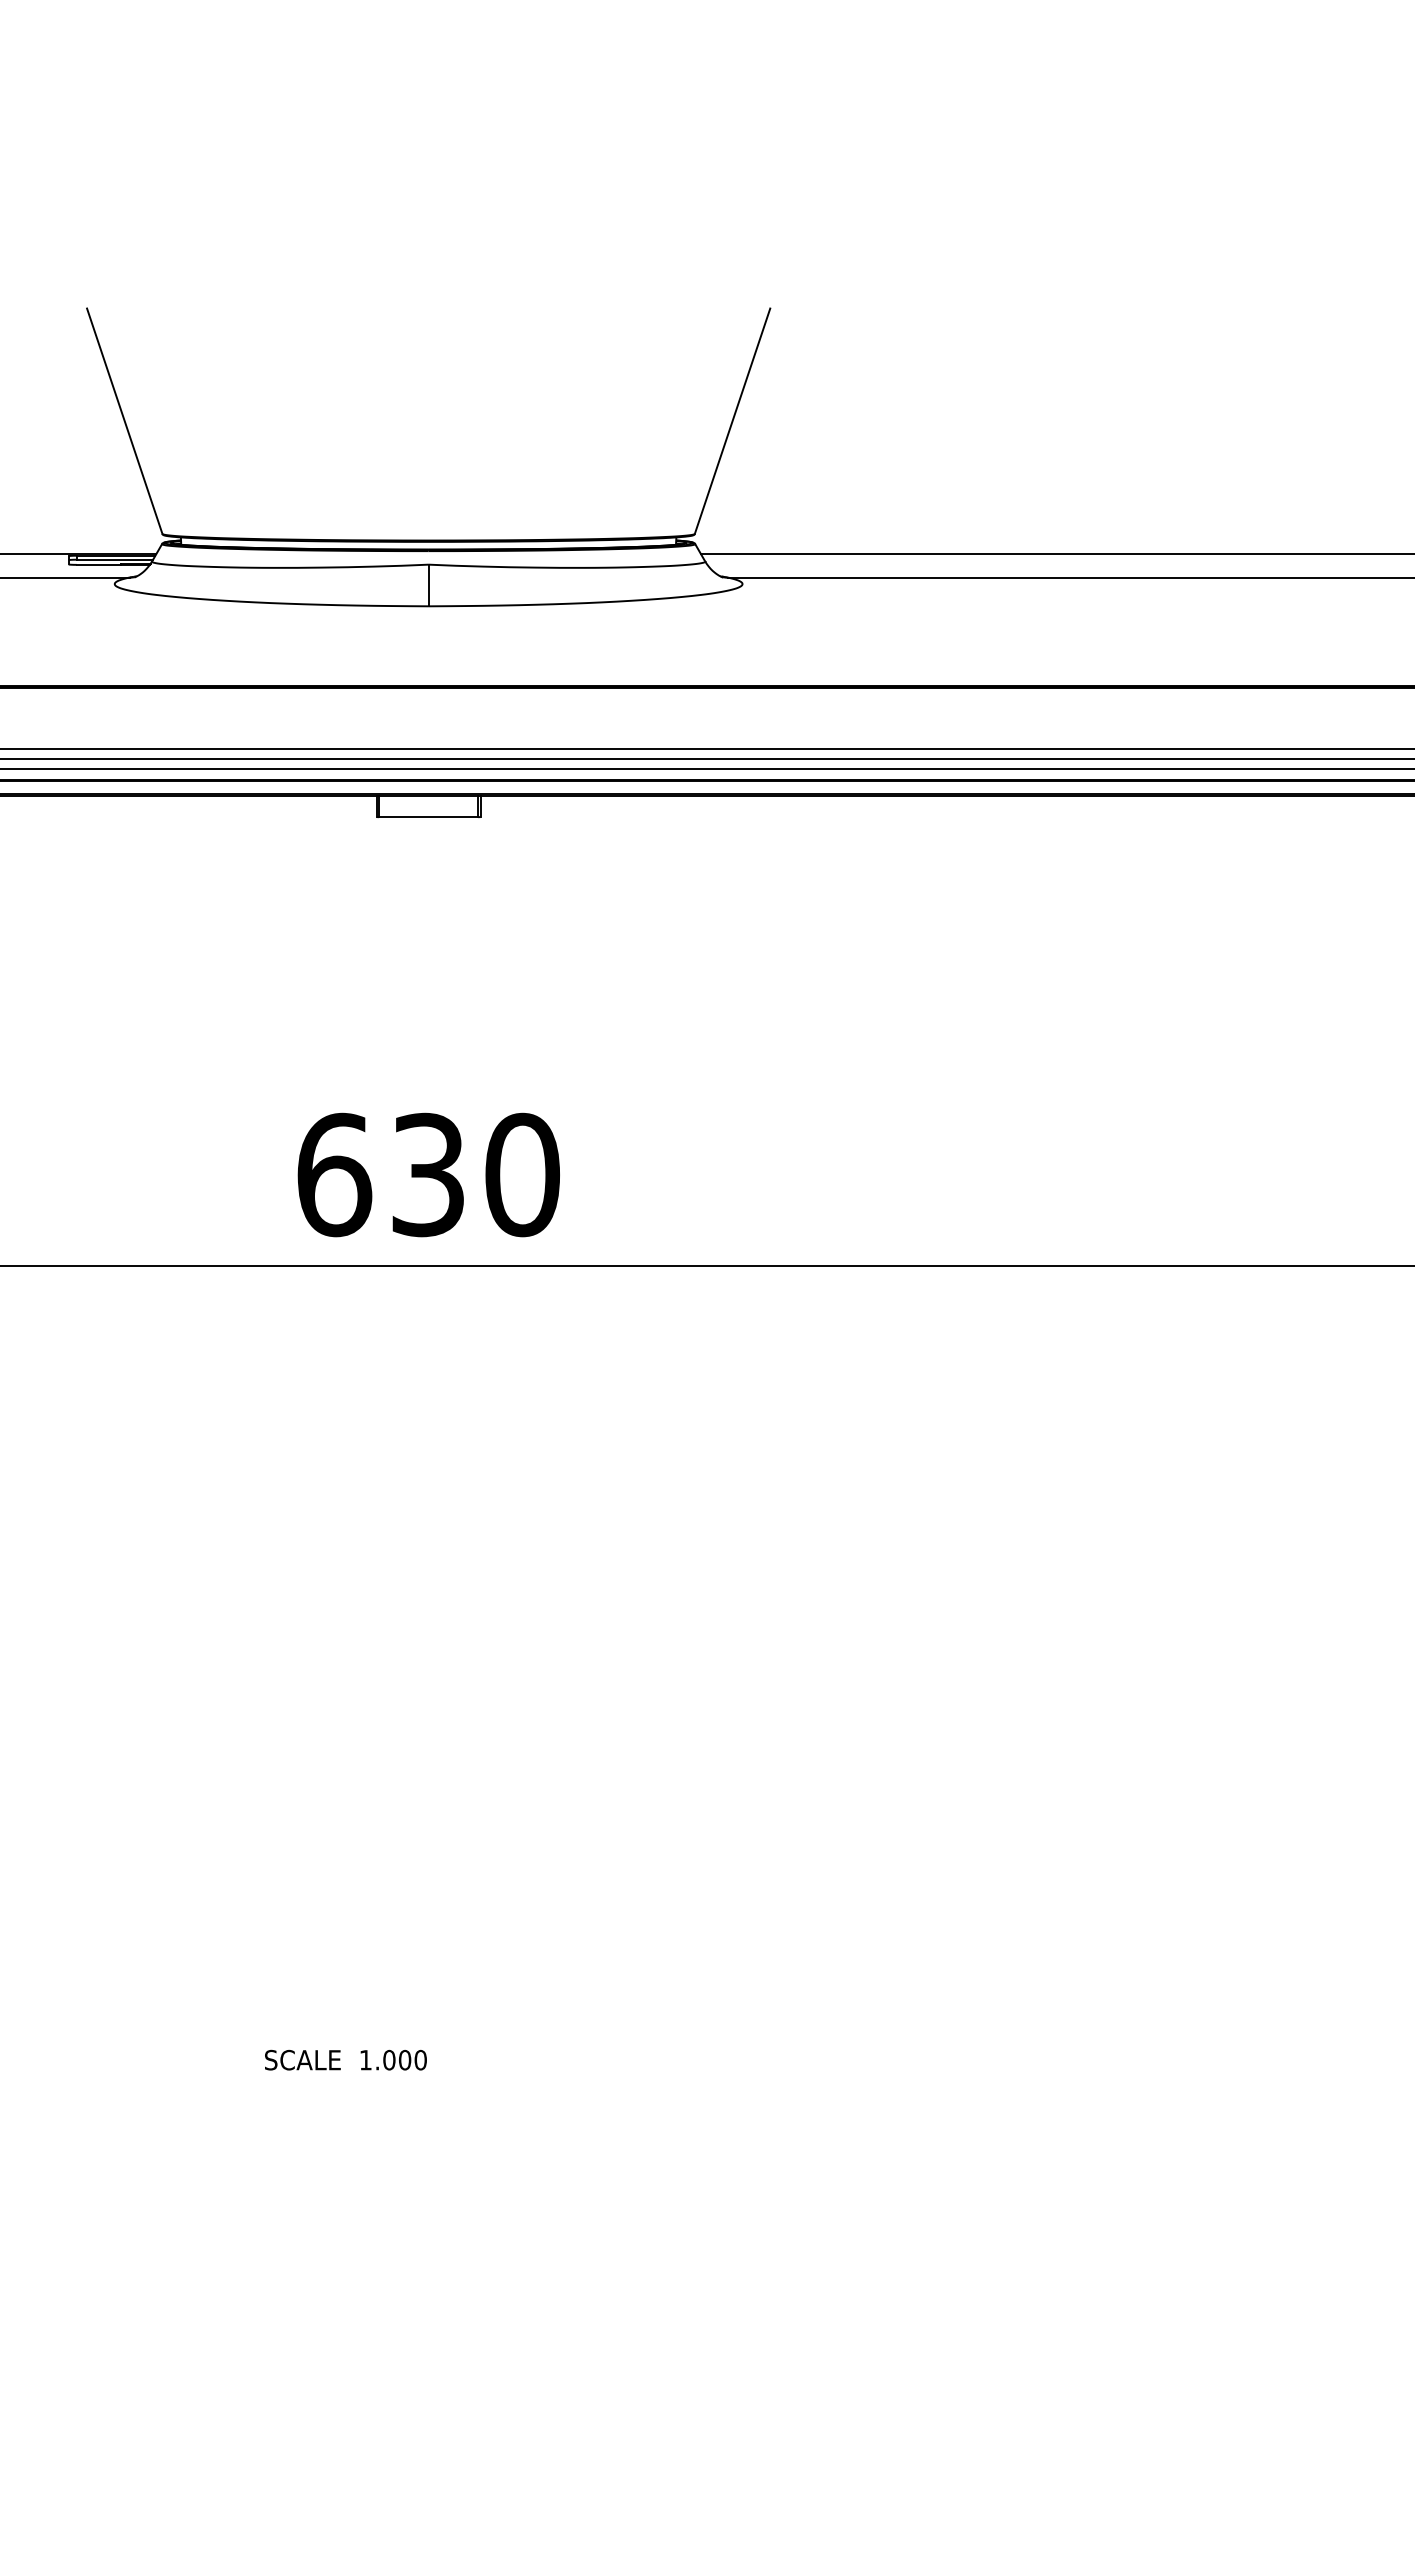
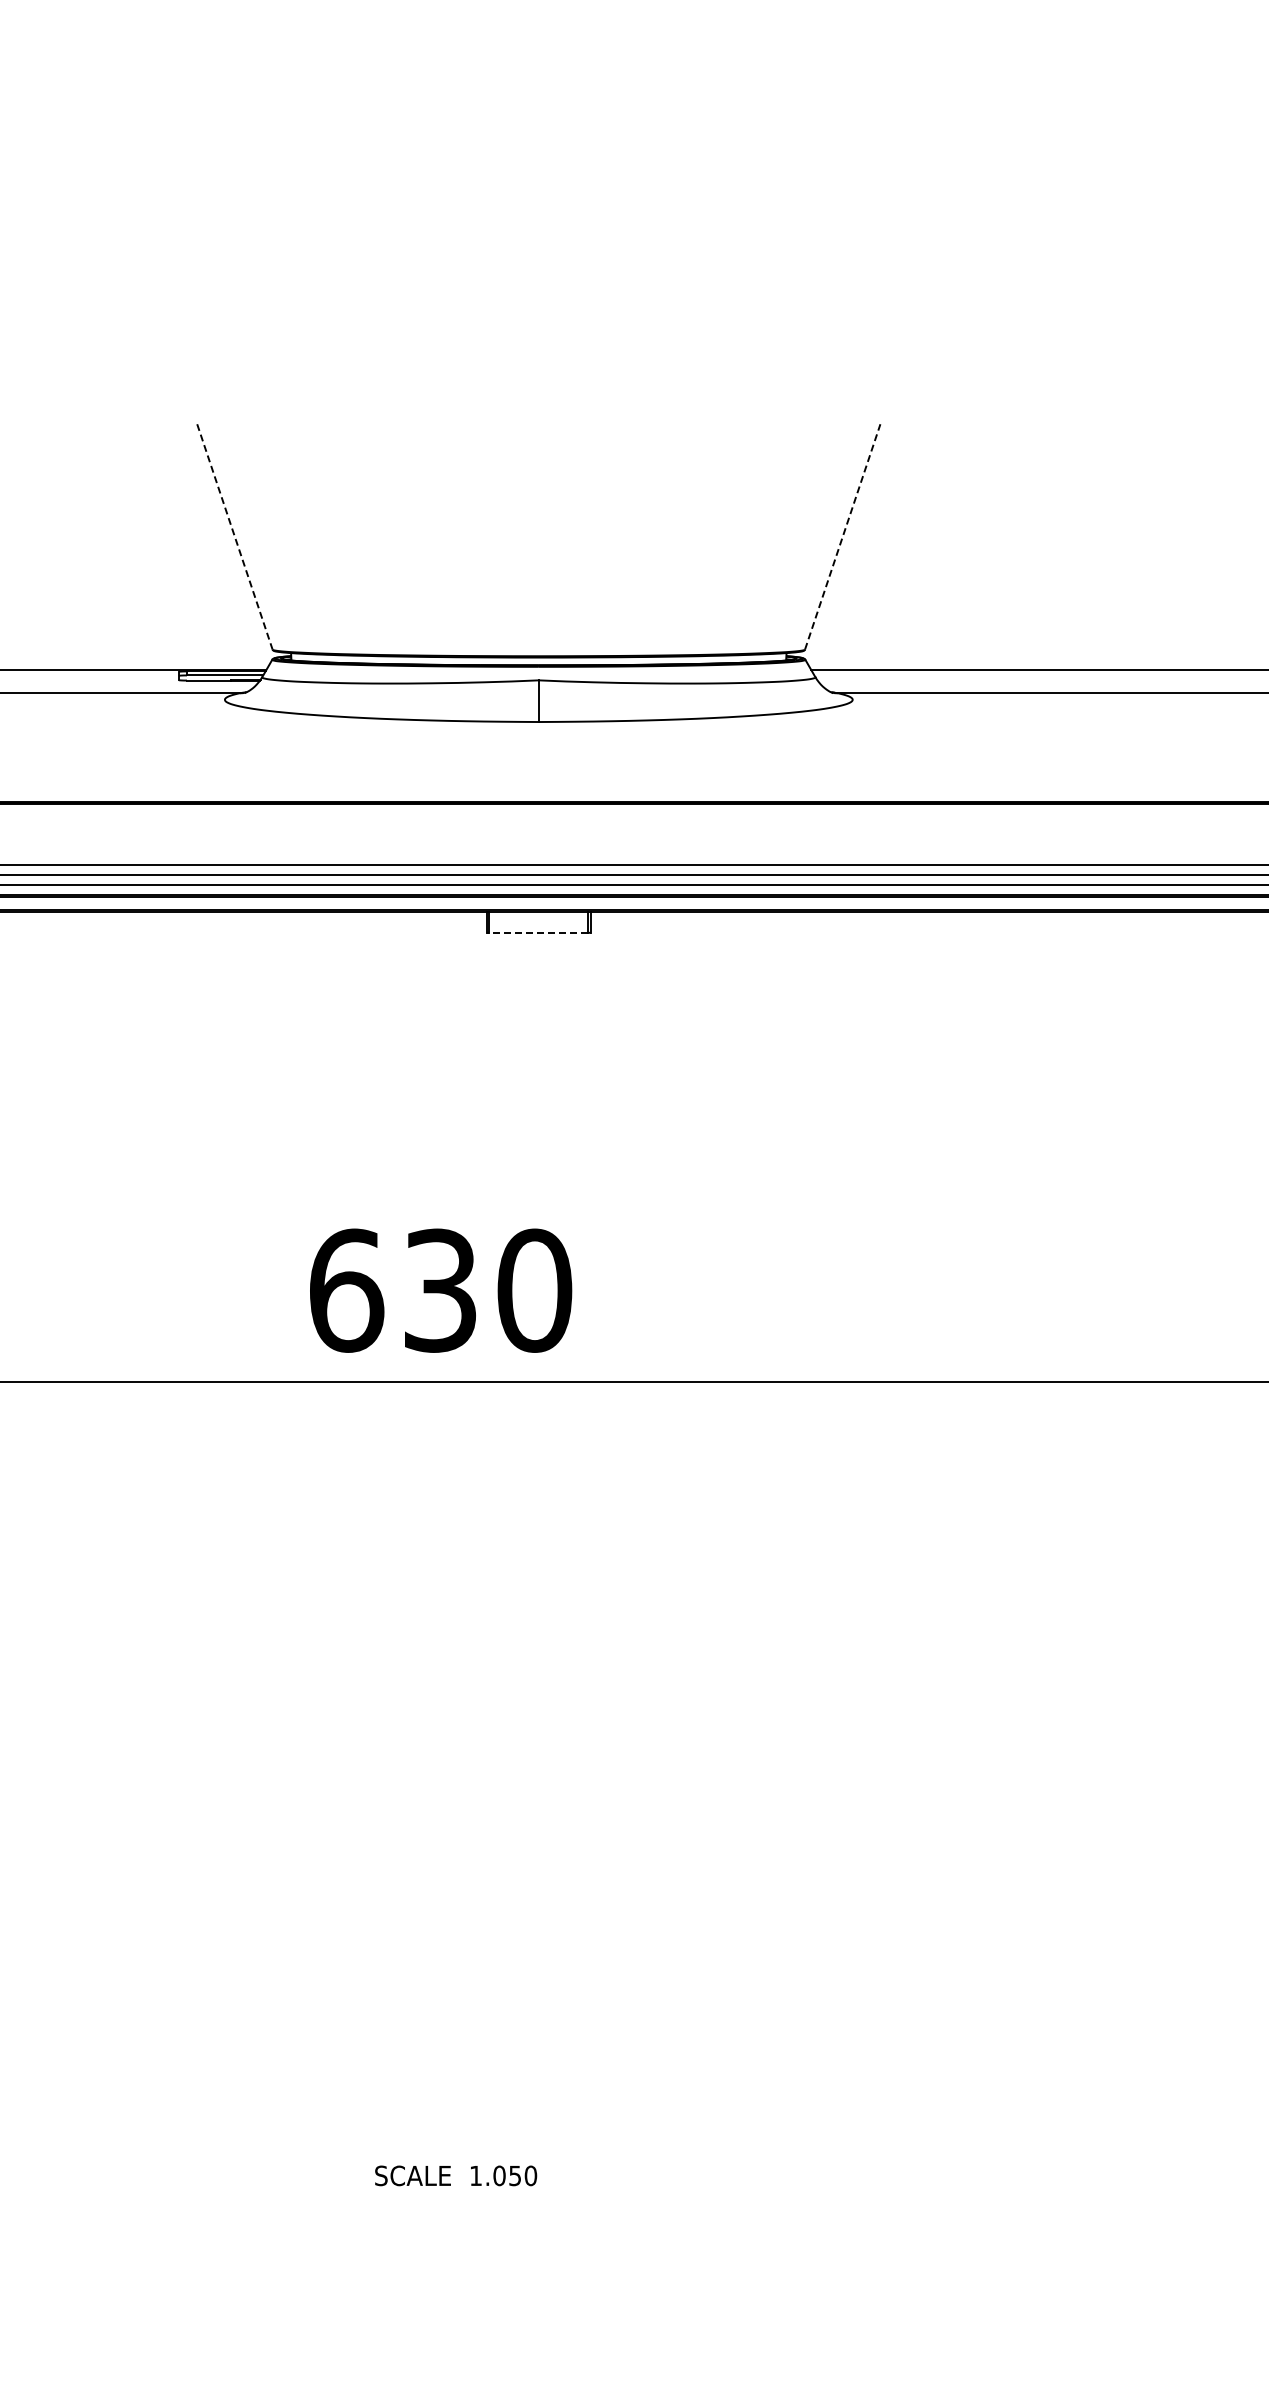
line: (124, 421) -> (234, 537), solid -> dashed
line: (732, 421) -> (842, 537), solid -> dashed
line: (428, 817) -> (538, 933), solid -> dashed
text: (428, 1174) -> (440, 1290), moved
text: (405, 2059) -> (515, 2175), 1.000 -> 1.050

